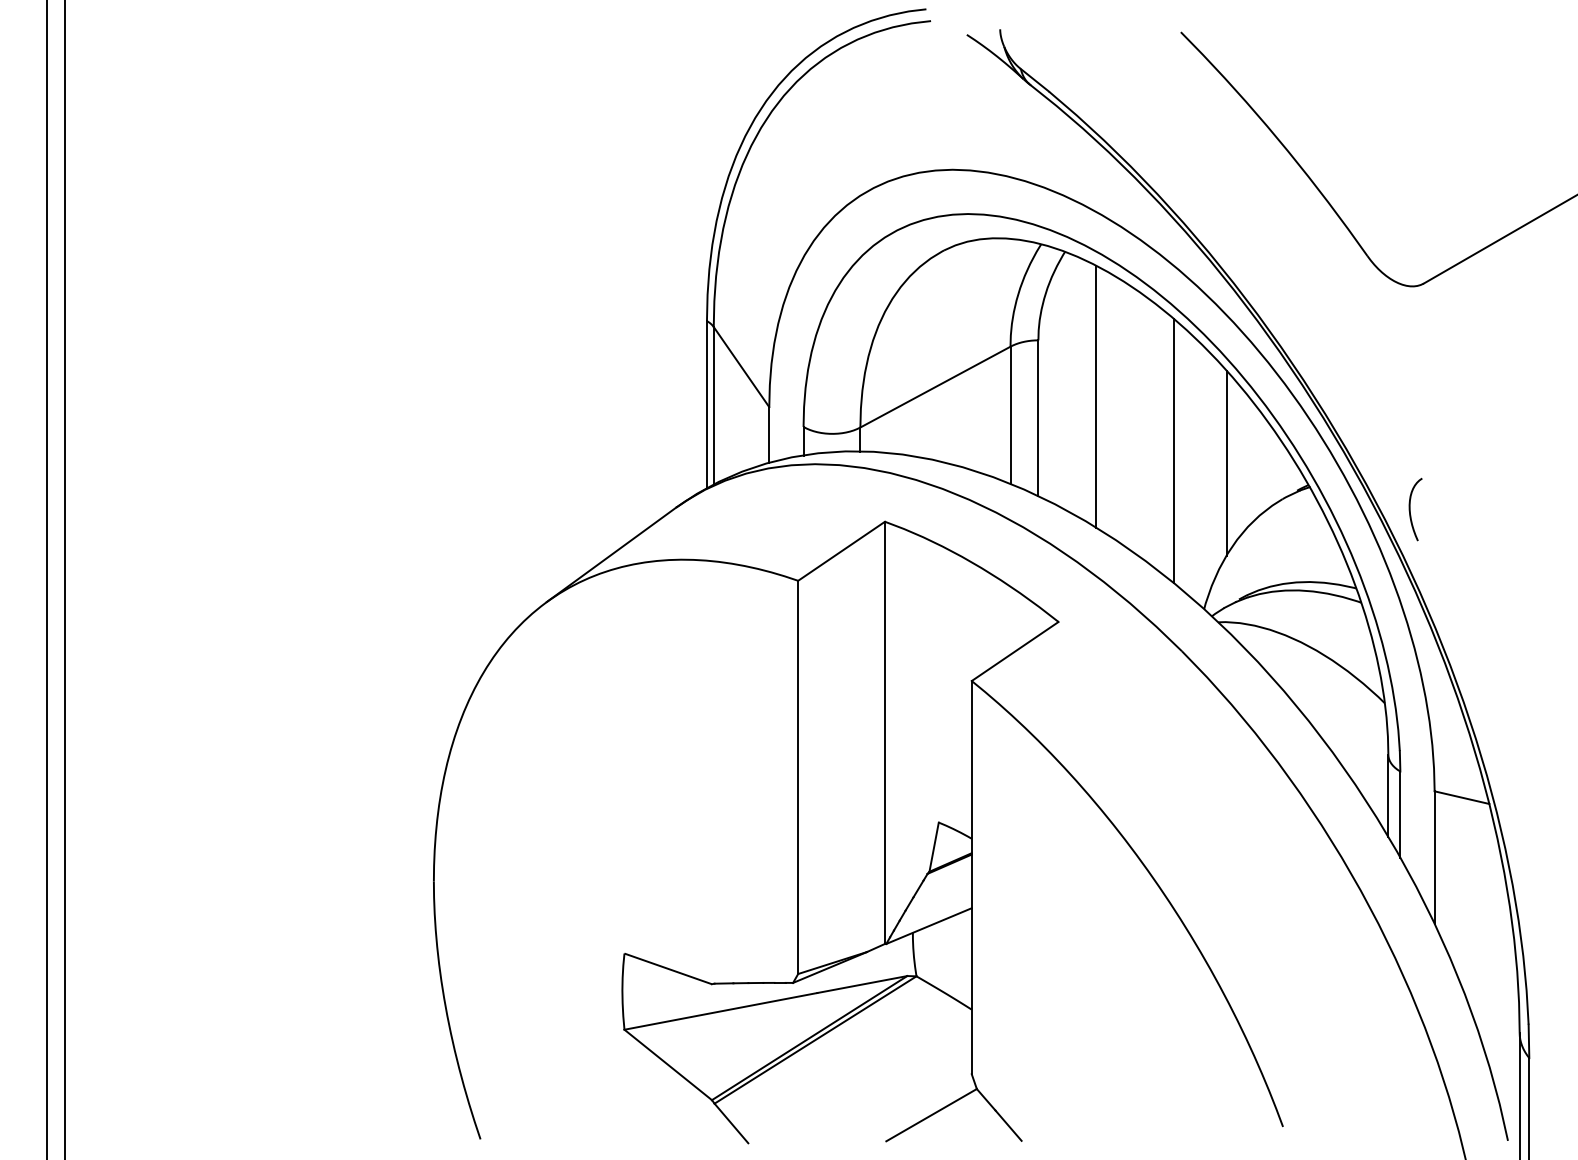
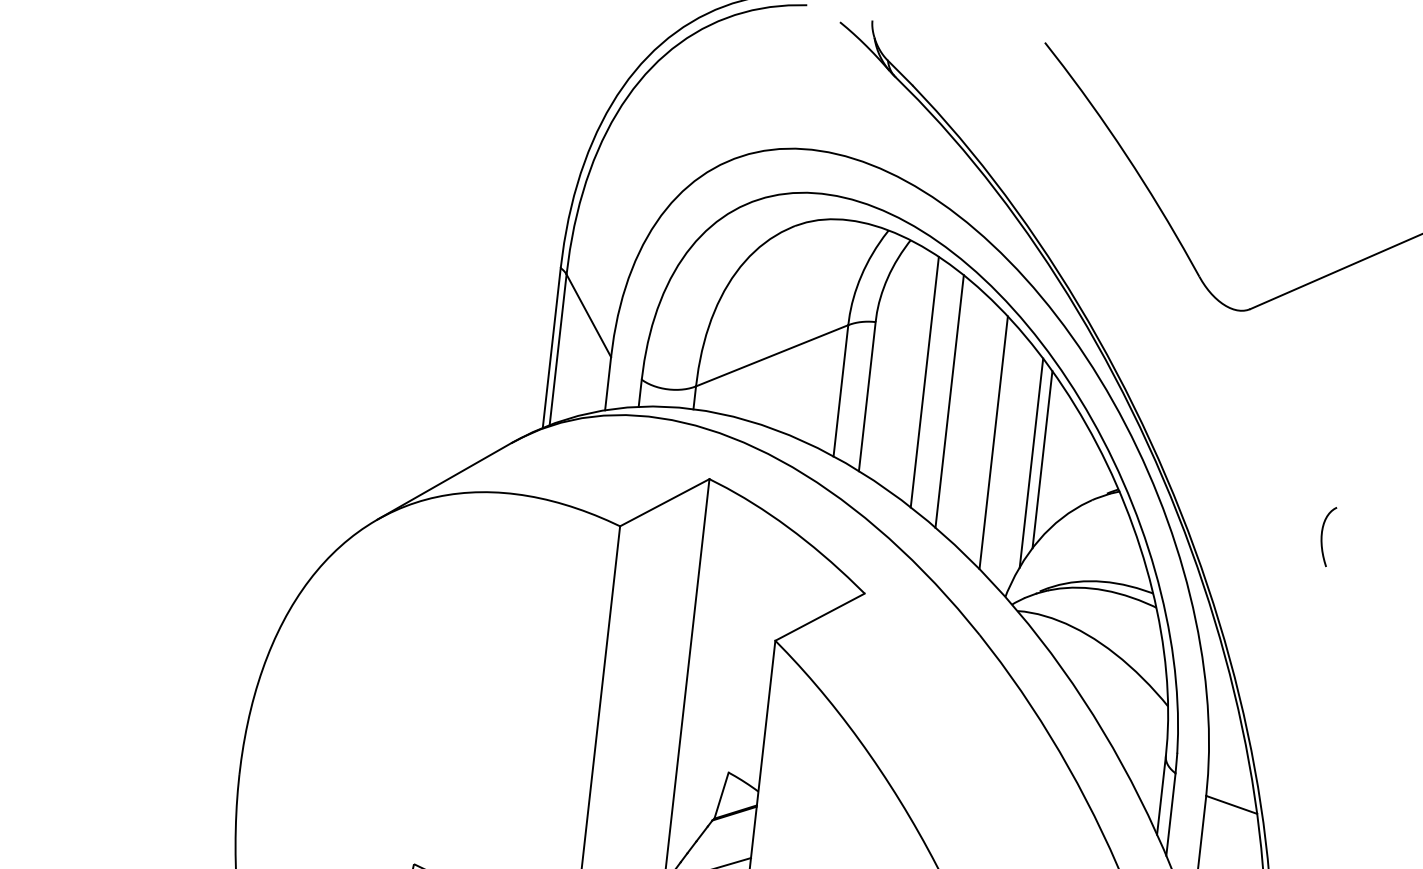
line: (1124, 413) -> (950, 401), added
line: (1215, 467) -> (1031, 462), added
curve: (1410, 509) -> (1322, 536), moved

